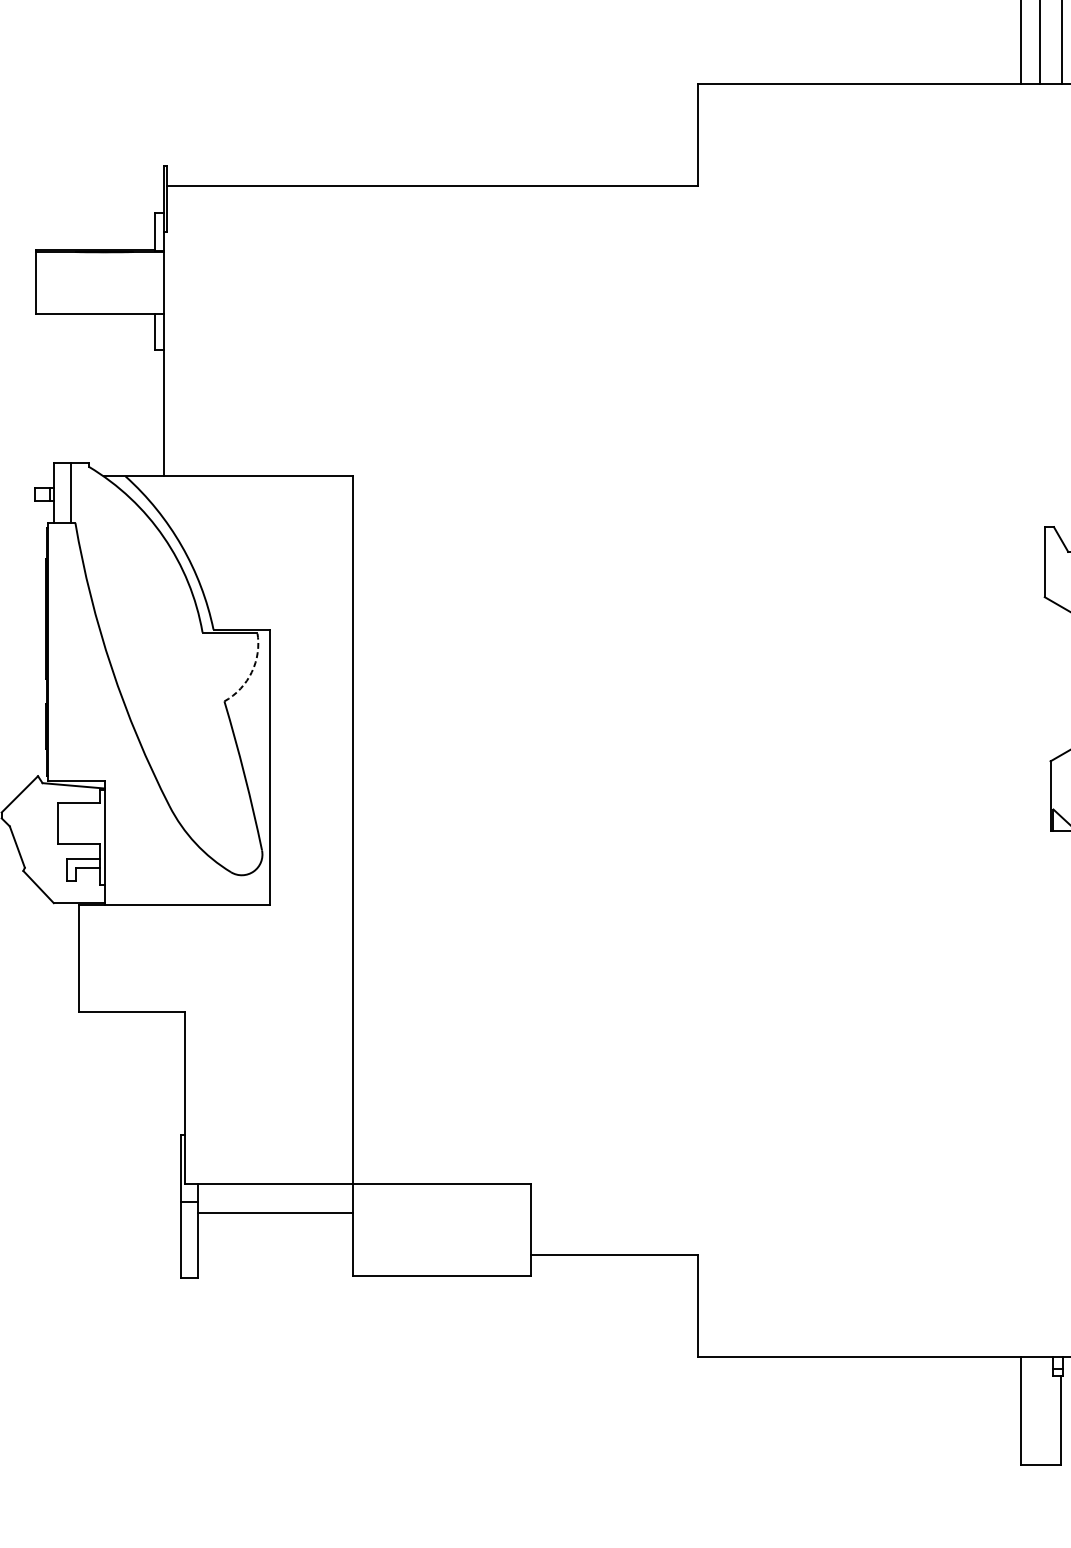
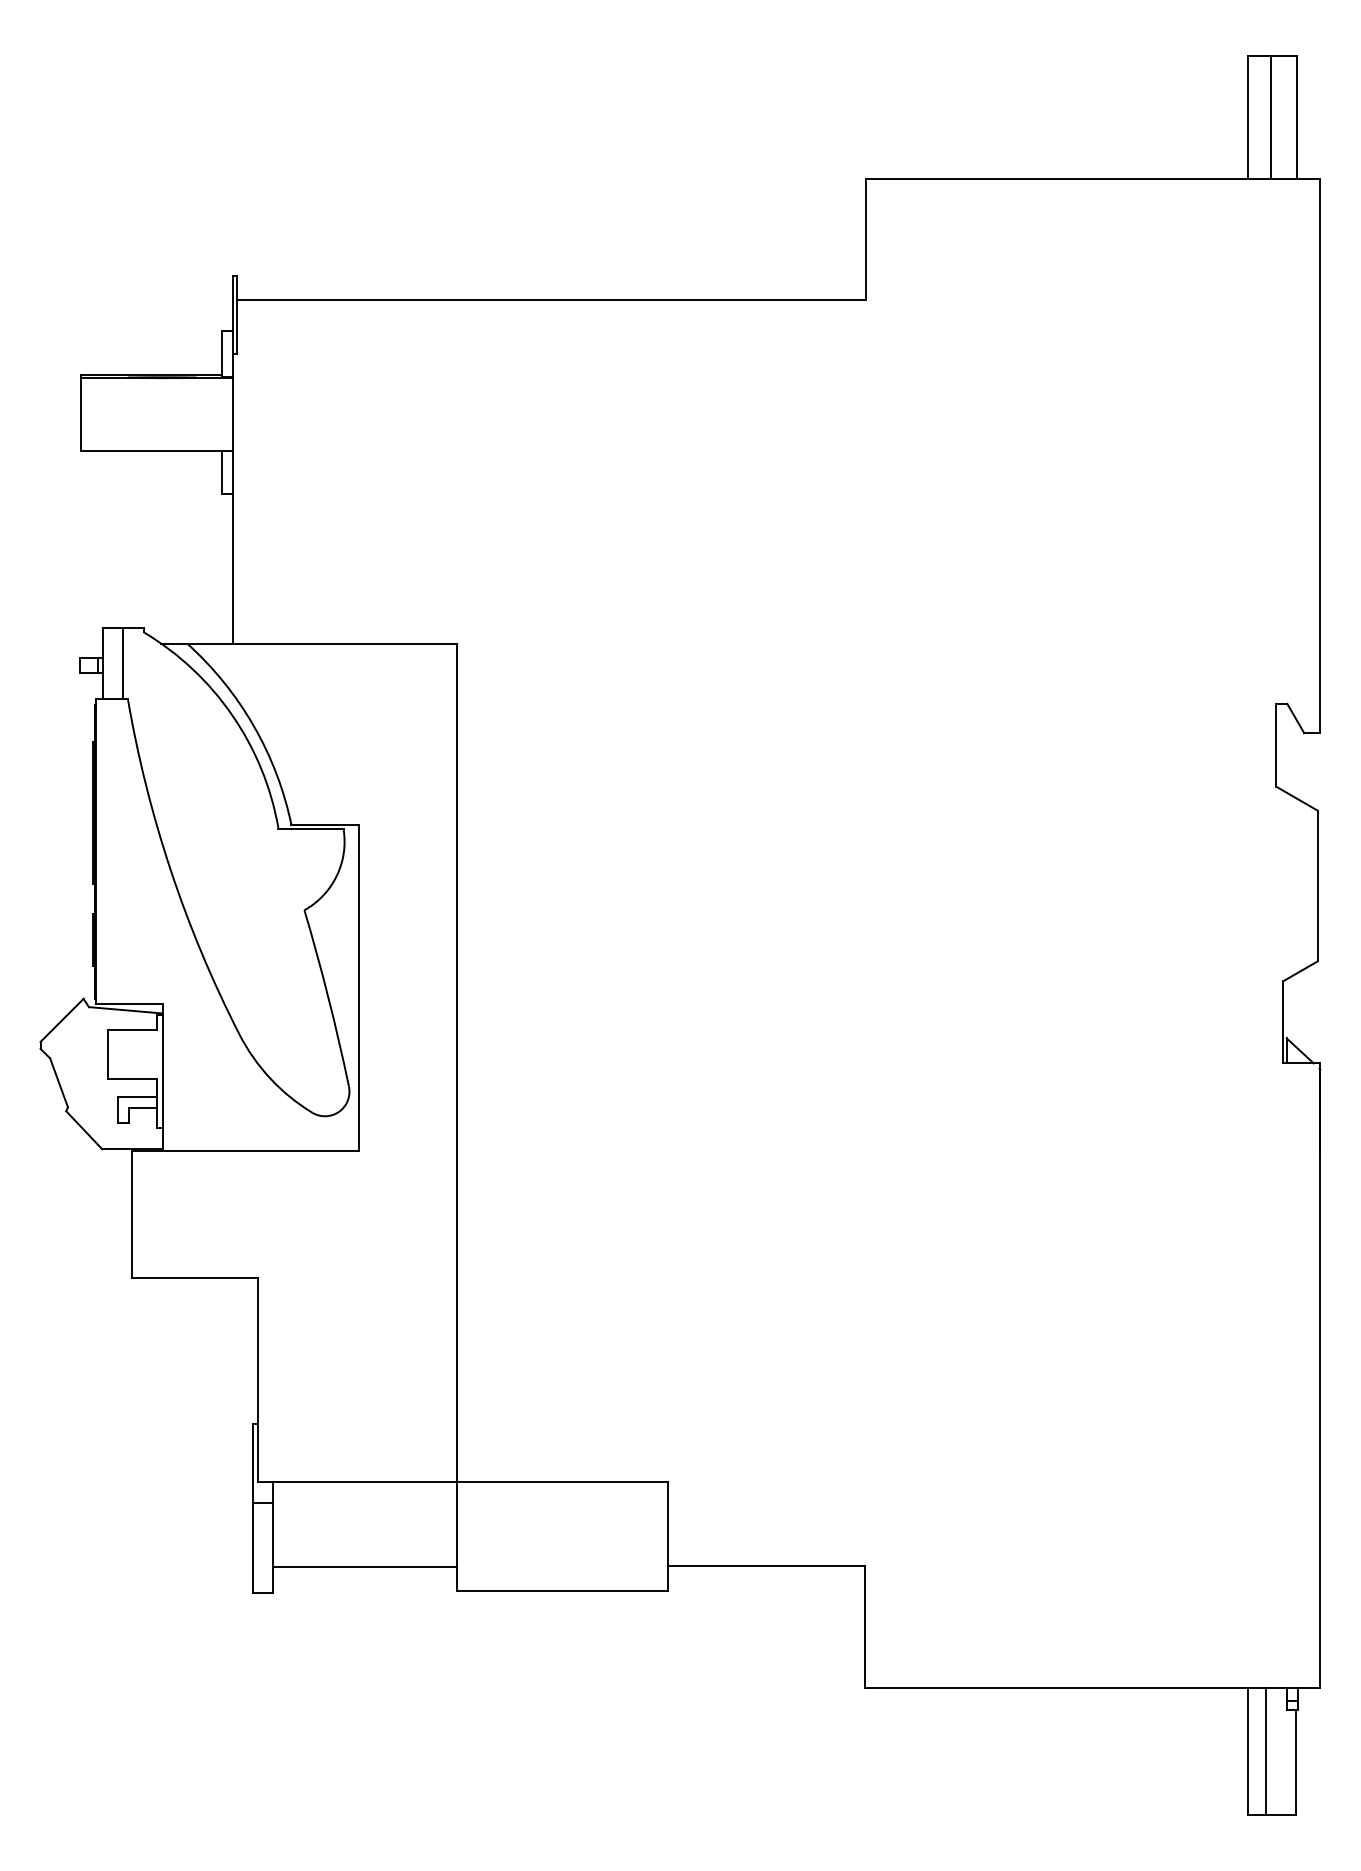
arc: (251, 672) -> (336, 875), dashed -> solid
line: (275, 1212) -> (364, 1566), moved
line: (1035, 1410) -> (1265, 1750), added

